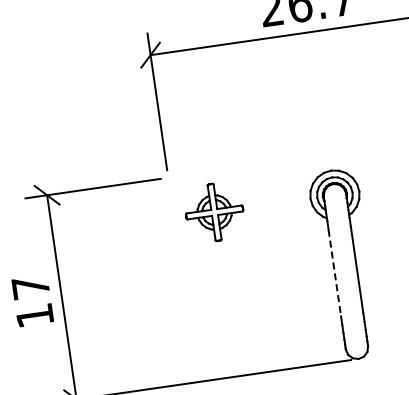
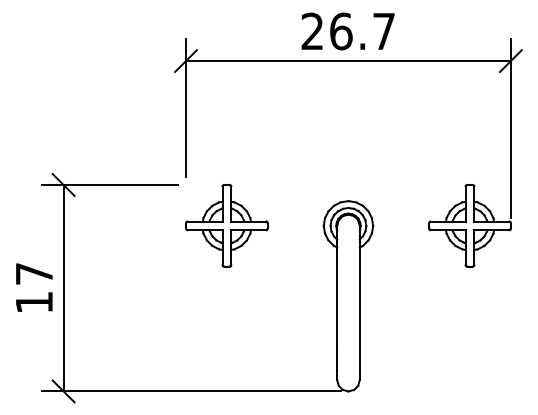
part: (214, 212) -> (226, 225), size x1.43
line: (335, 273) -> (337, 303), dashed -> solid

